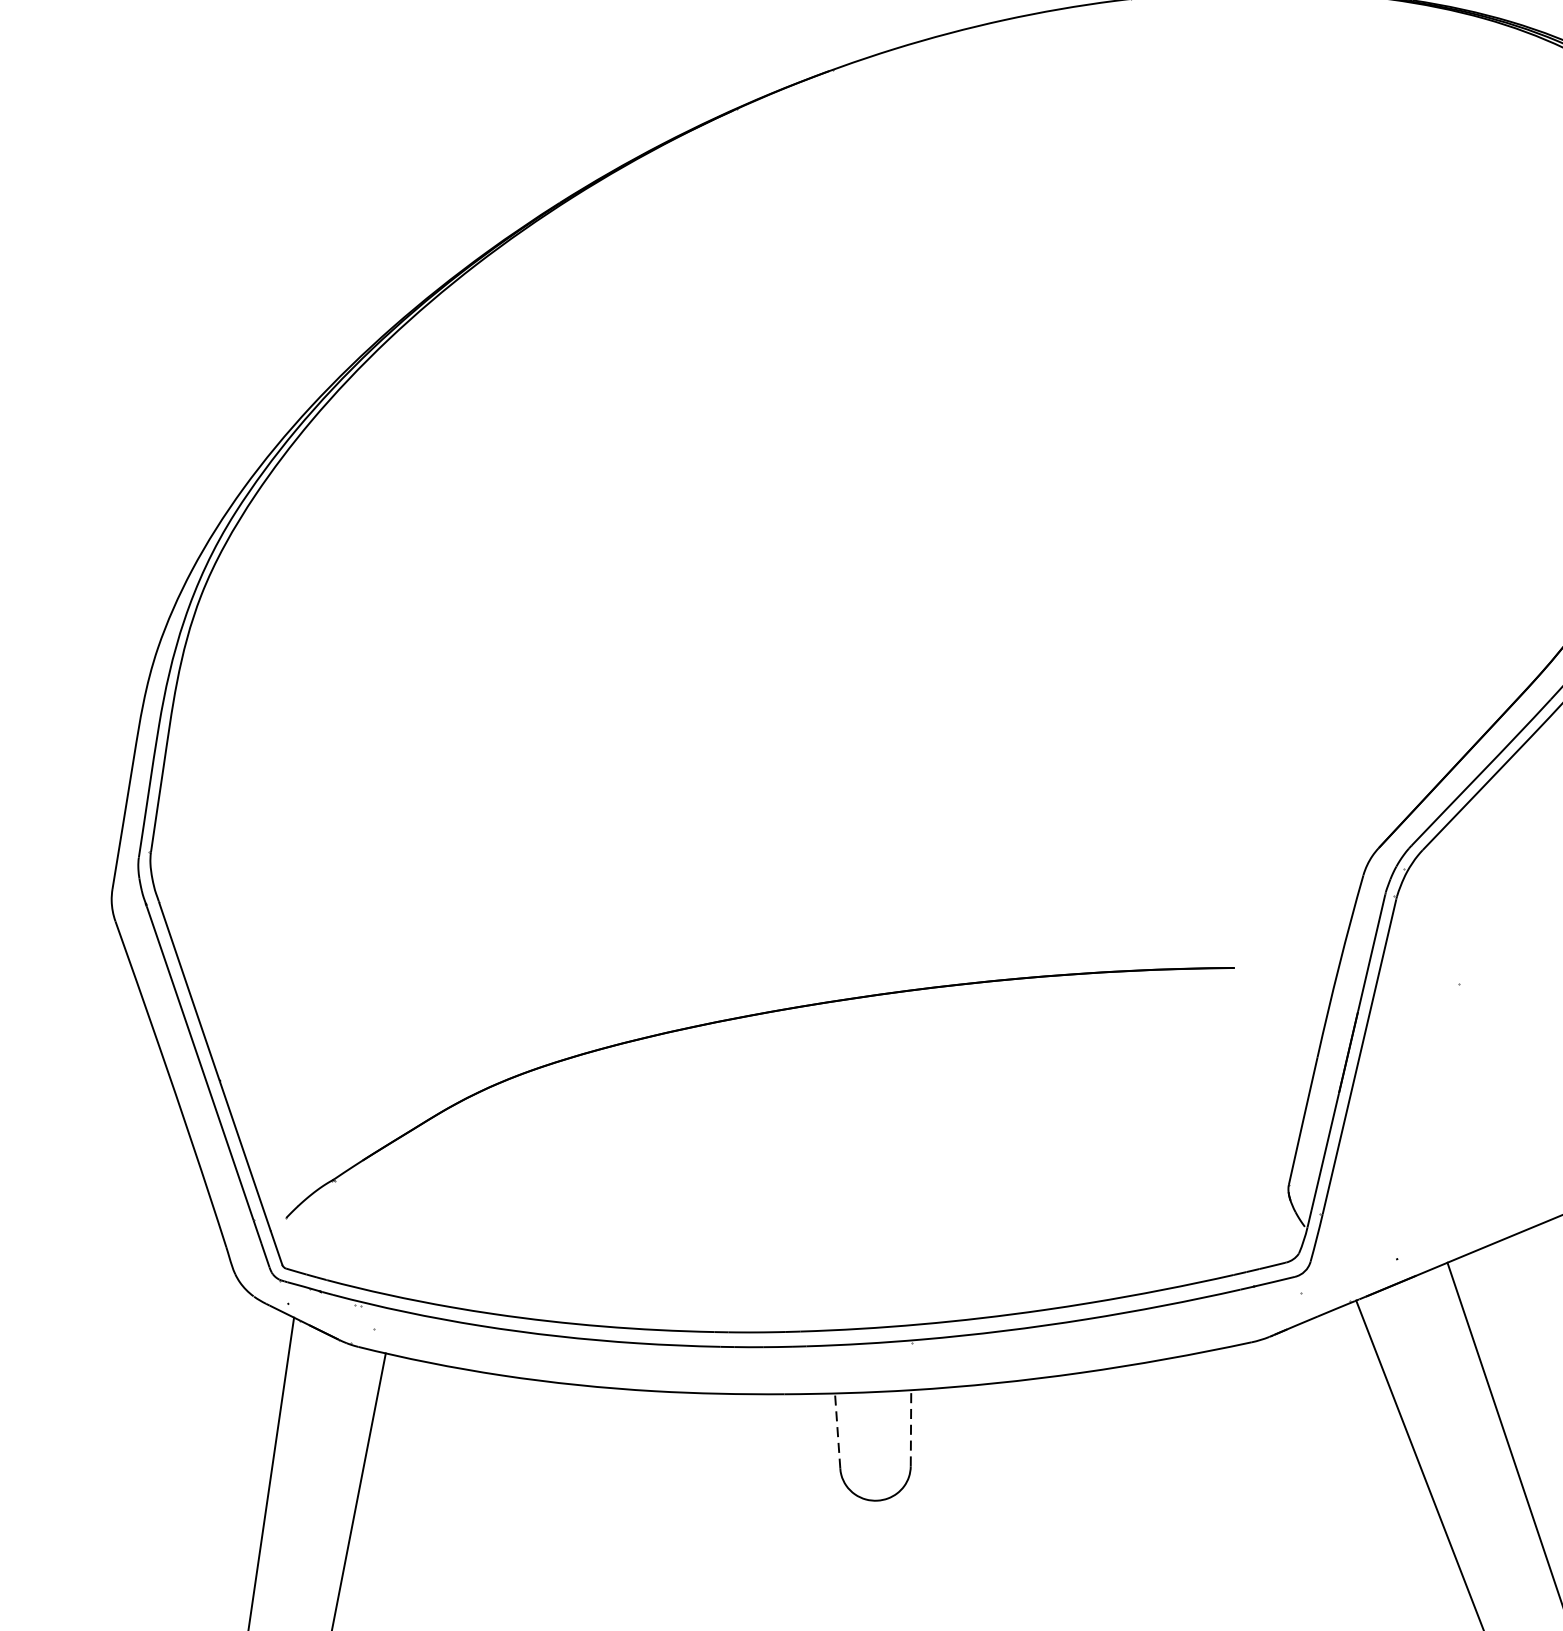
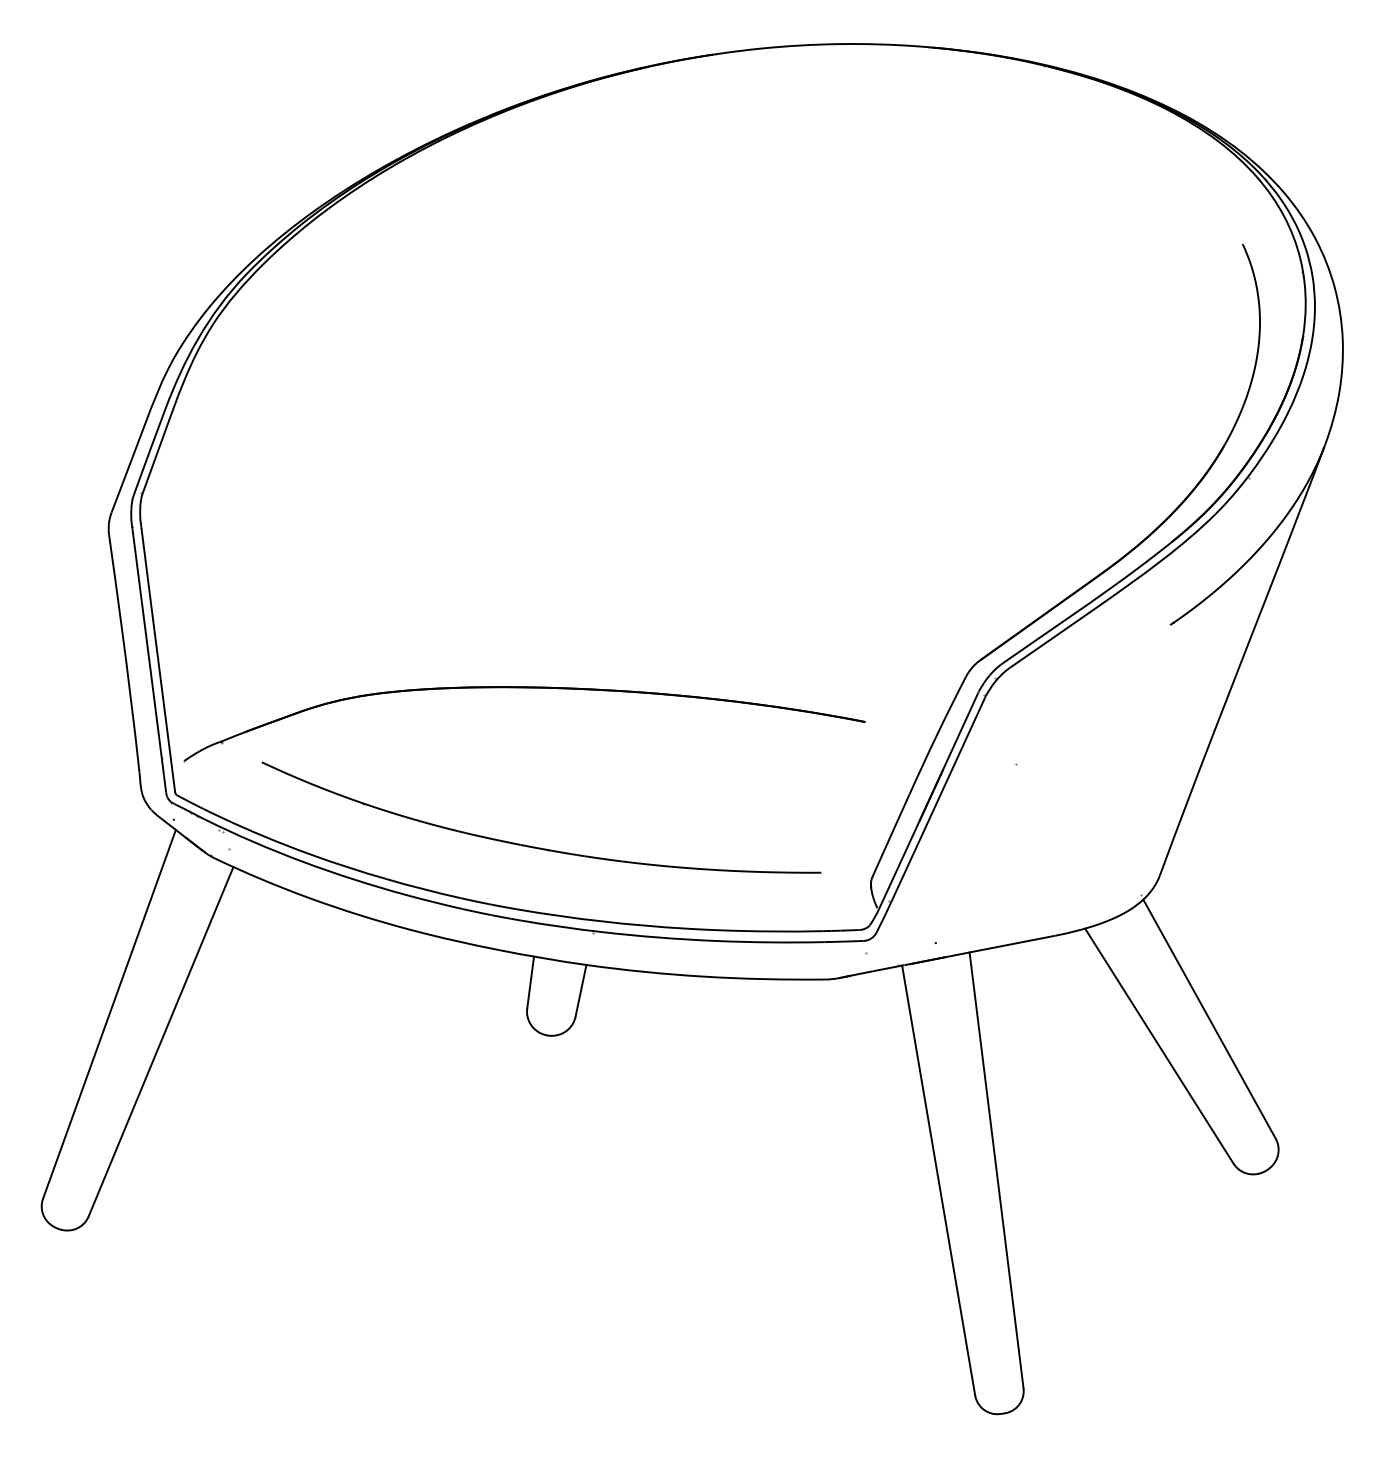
part: (805, 1237) -> (535, 846), added
line: (911, 1427) -> (581, 990), dashed -> solid
line: (837, 1430) -> (530, 982), dashed -> solid

